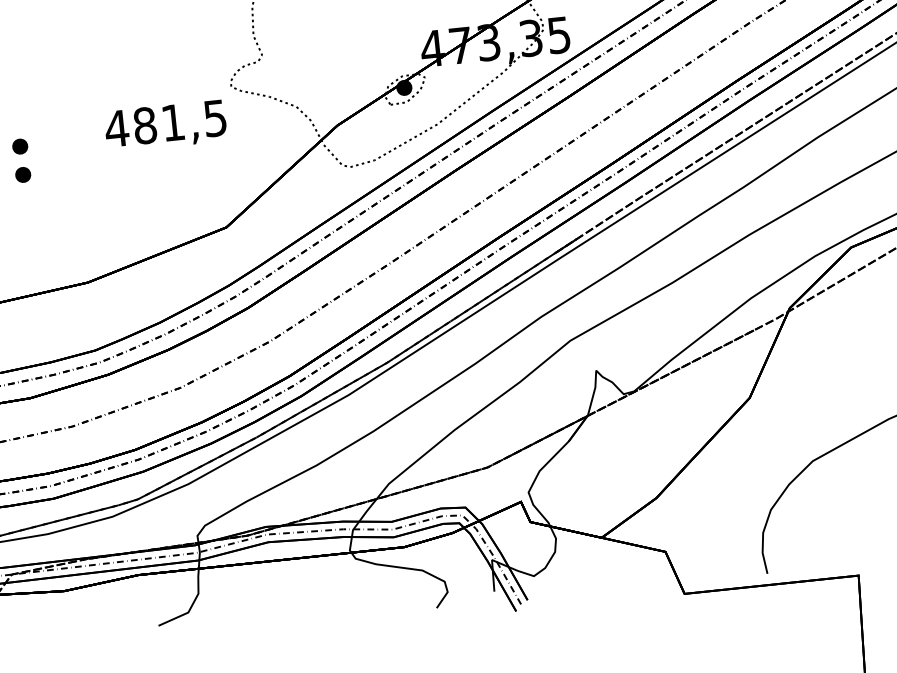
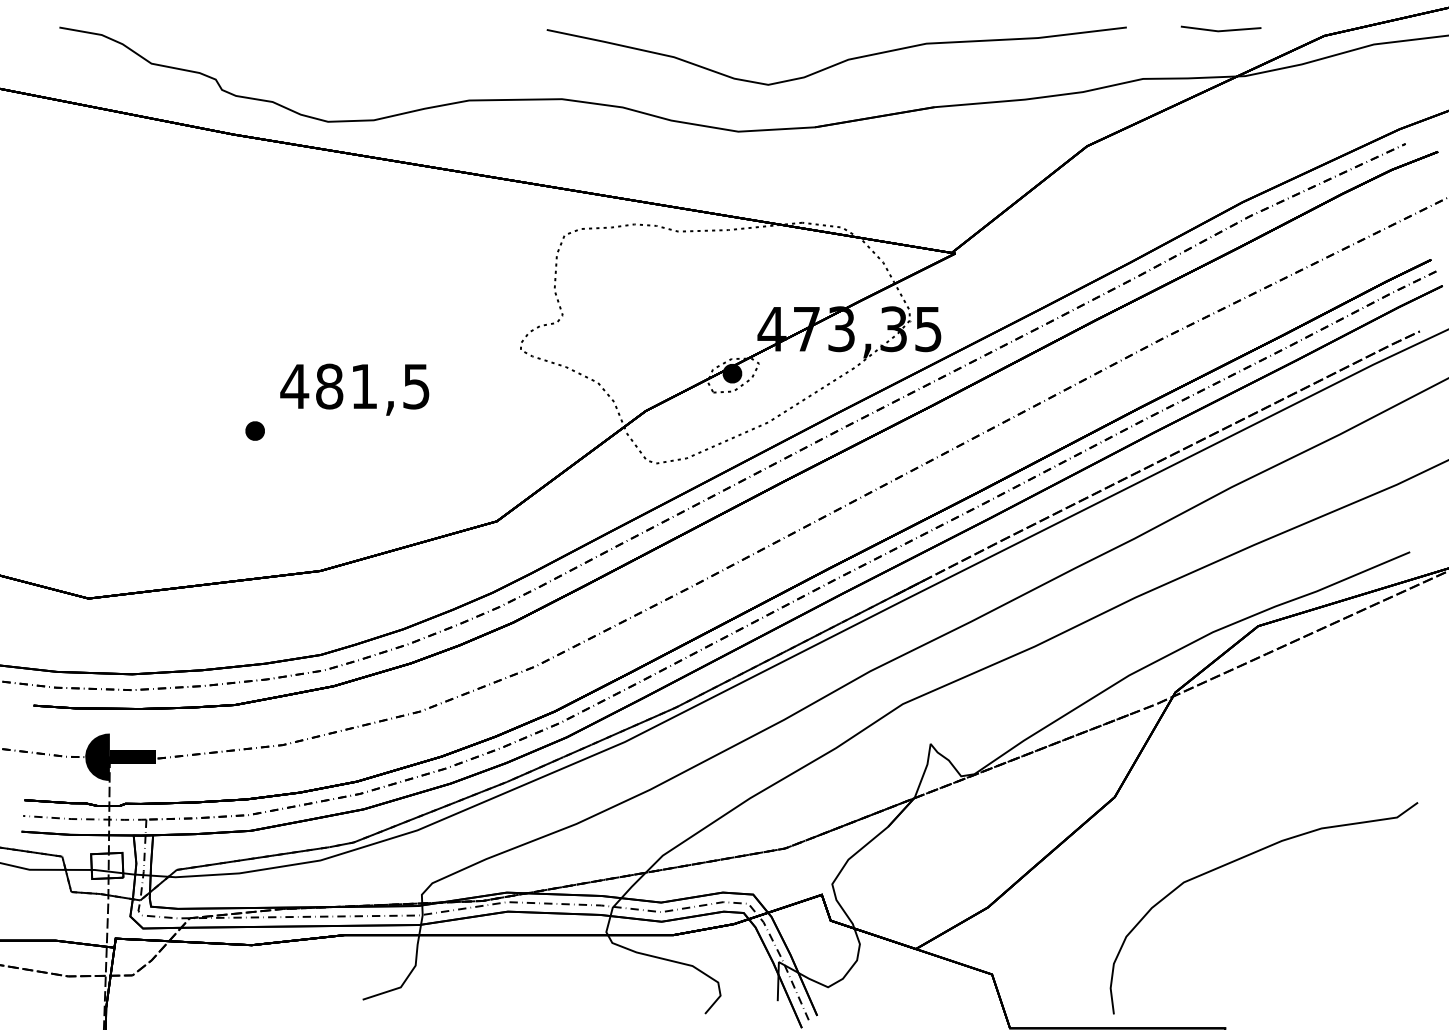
text: (165, 125) -> (354, 389), moved
part: (19, 146) -> (254, 395), removed

